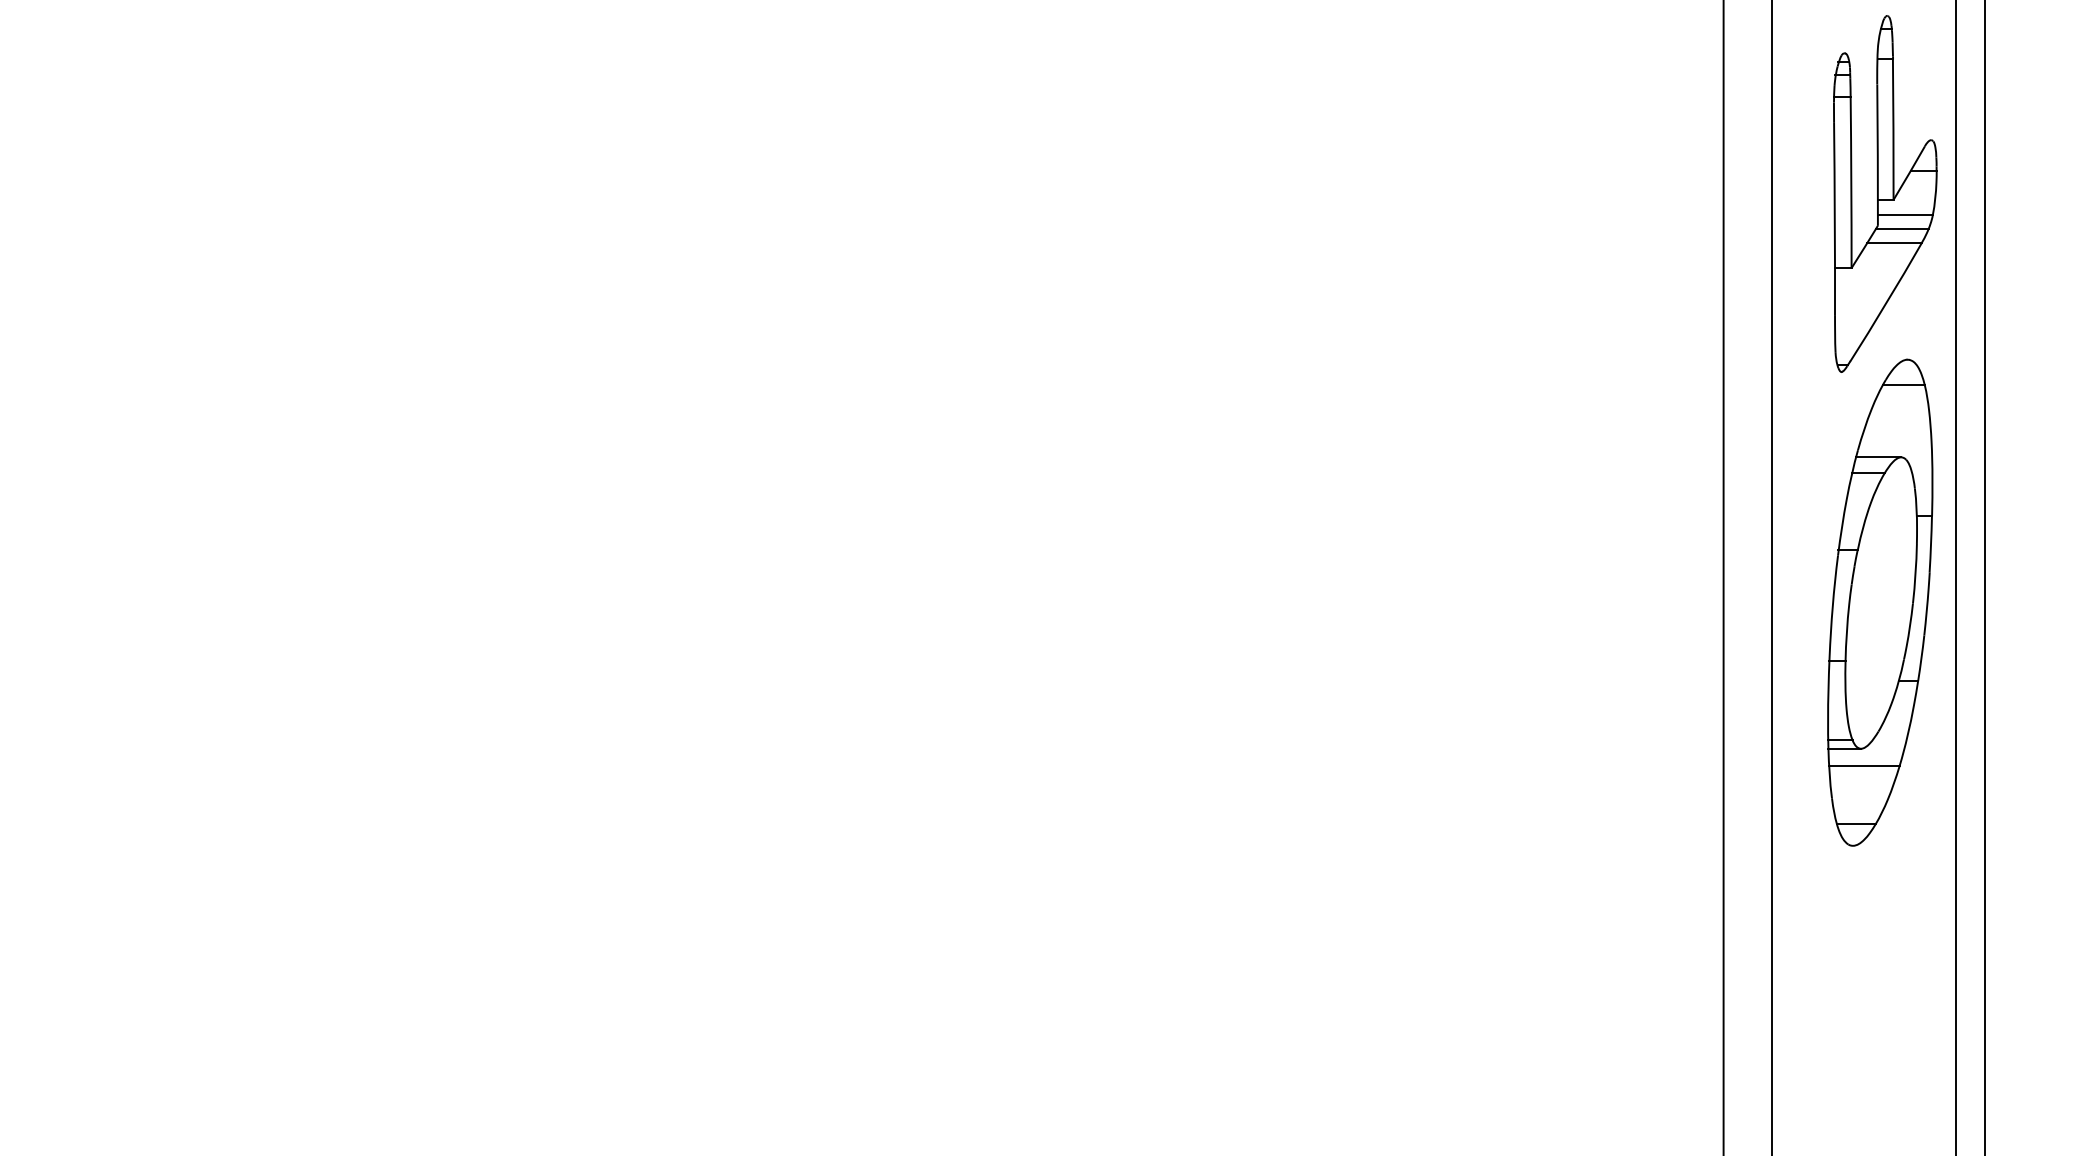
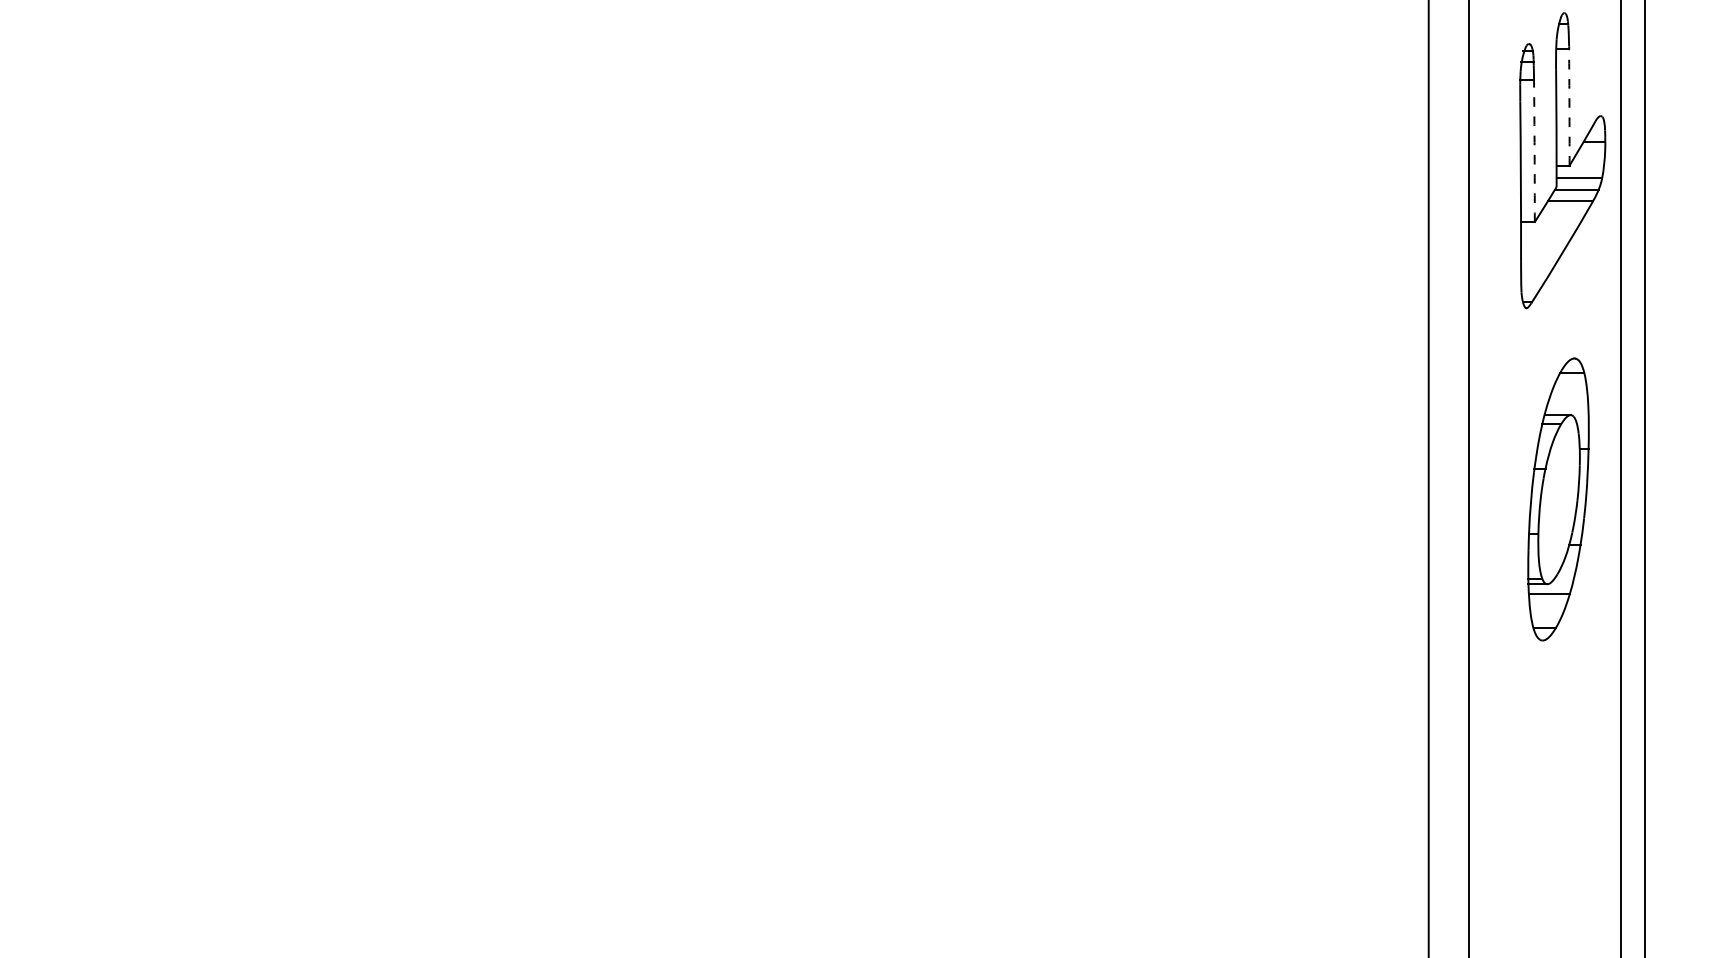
arc: (1893, 129) -> (1569, 107), solid -> dashed
arc: (1851, 182) -> (1534, 151), solid -> dashed
part: (1880, 602) -> (1558, 499), size x0.7

